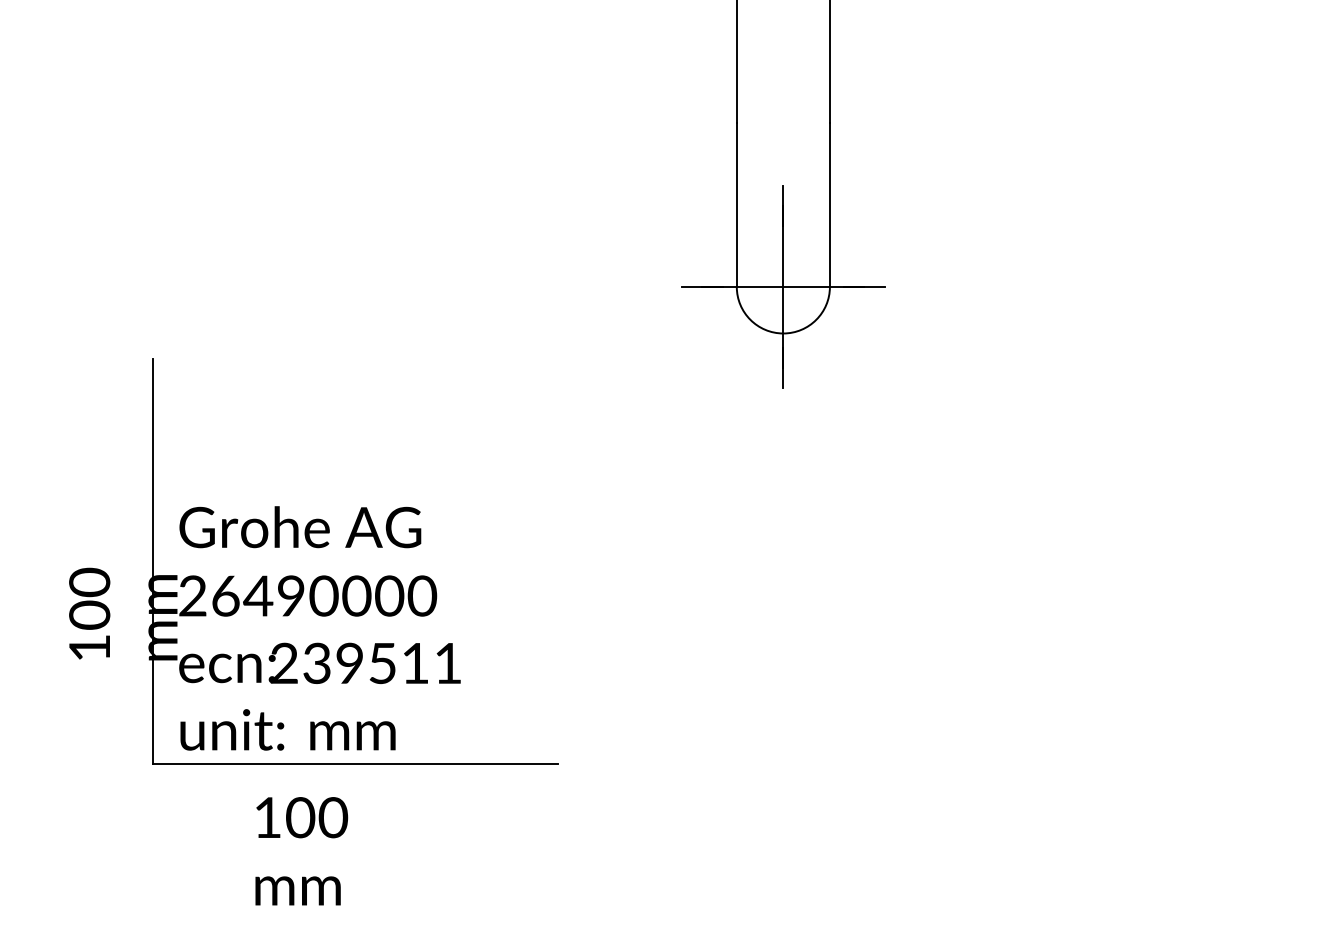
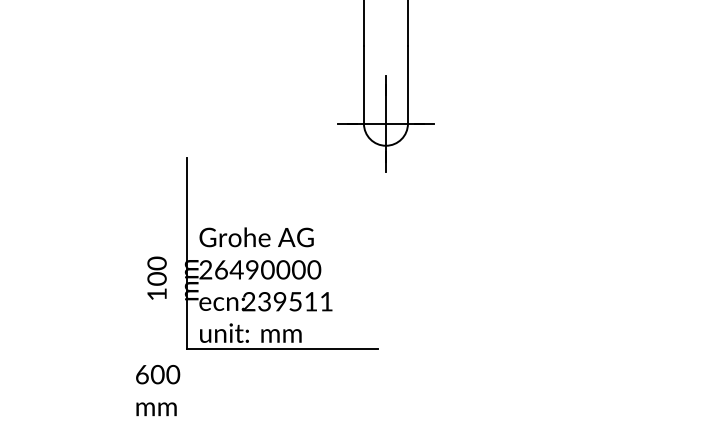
part: (316, 548) -> (264, 247), moved
text: (268, 817) -> (142, 374), 100 -> 600

